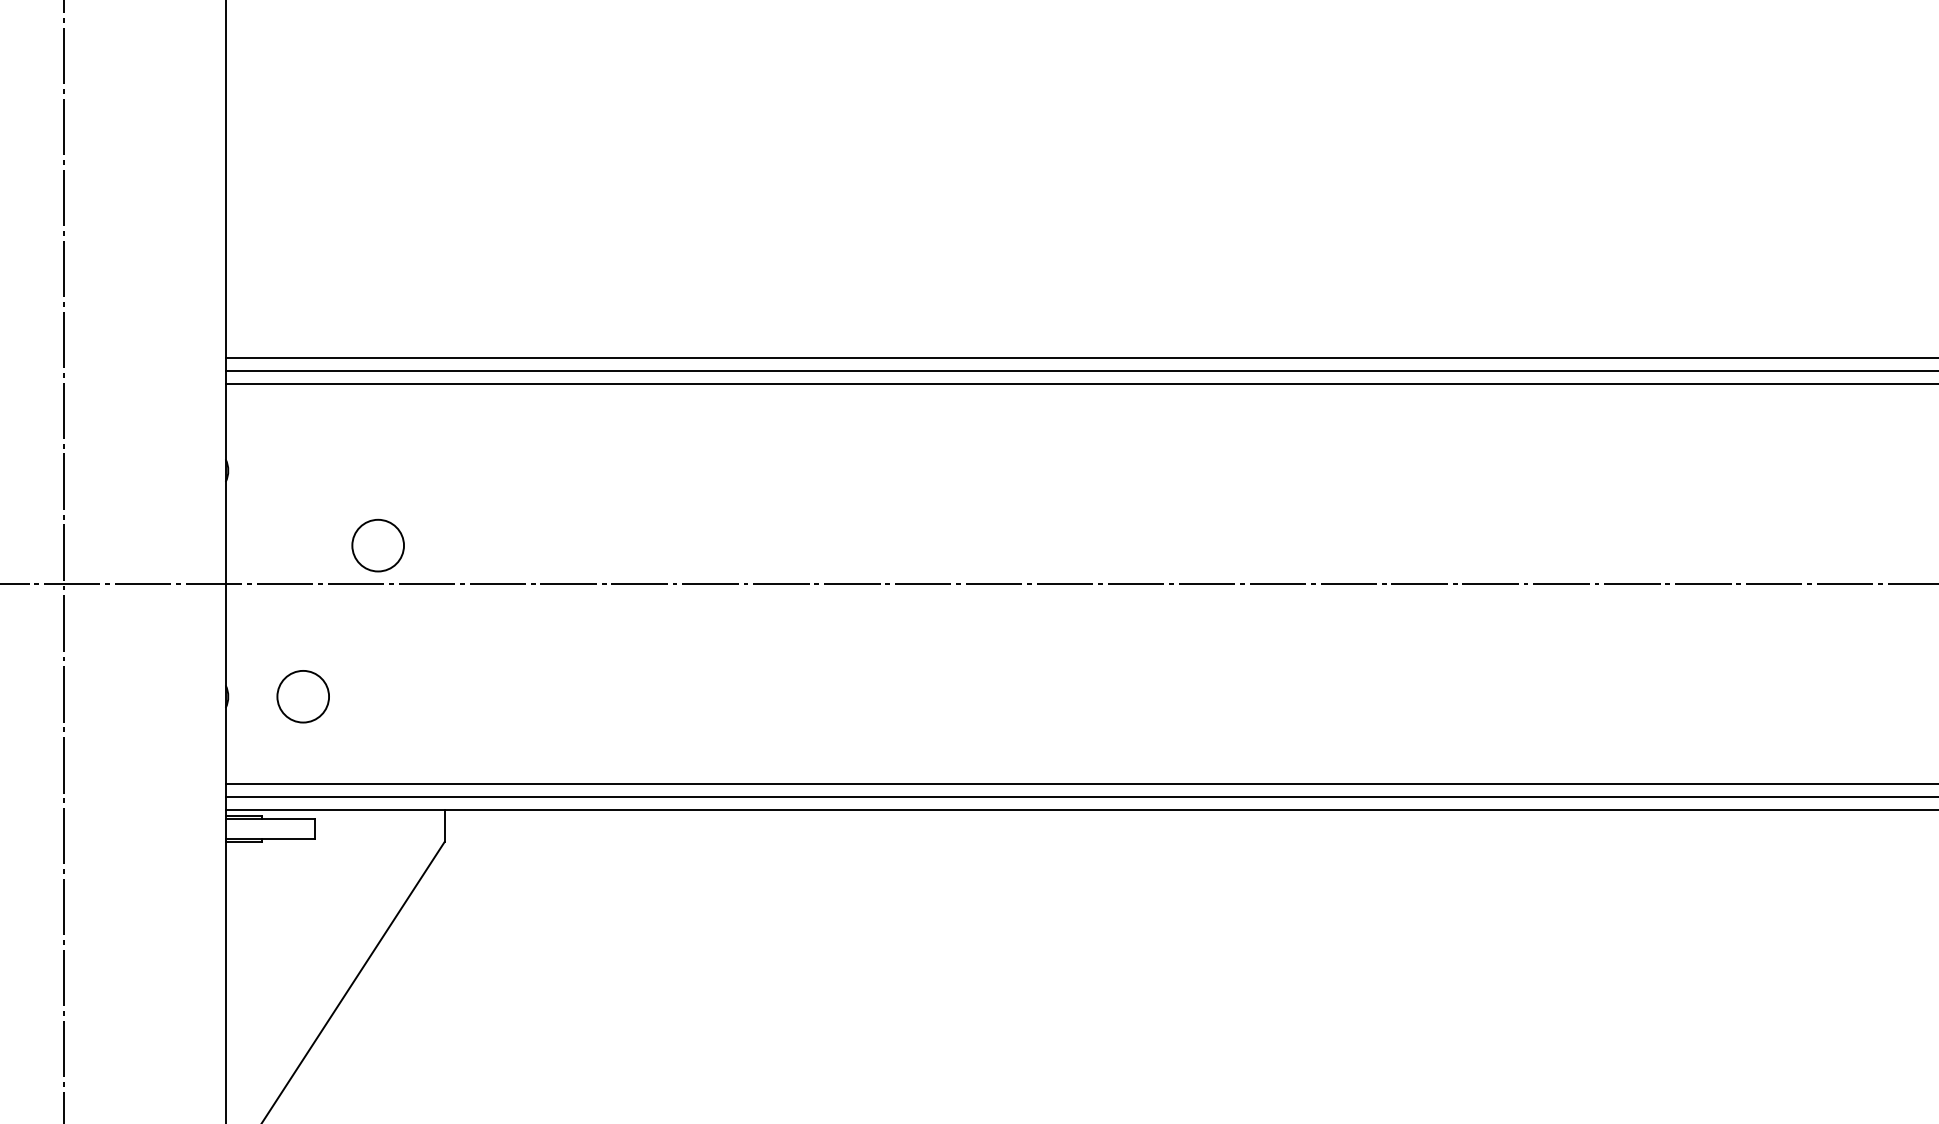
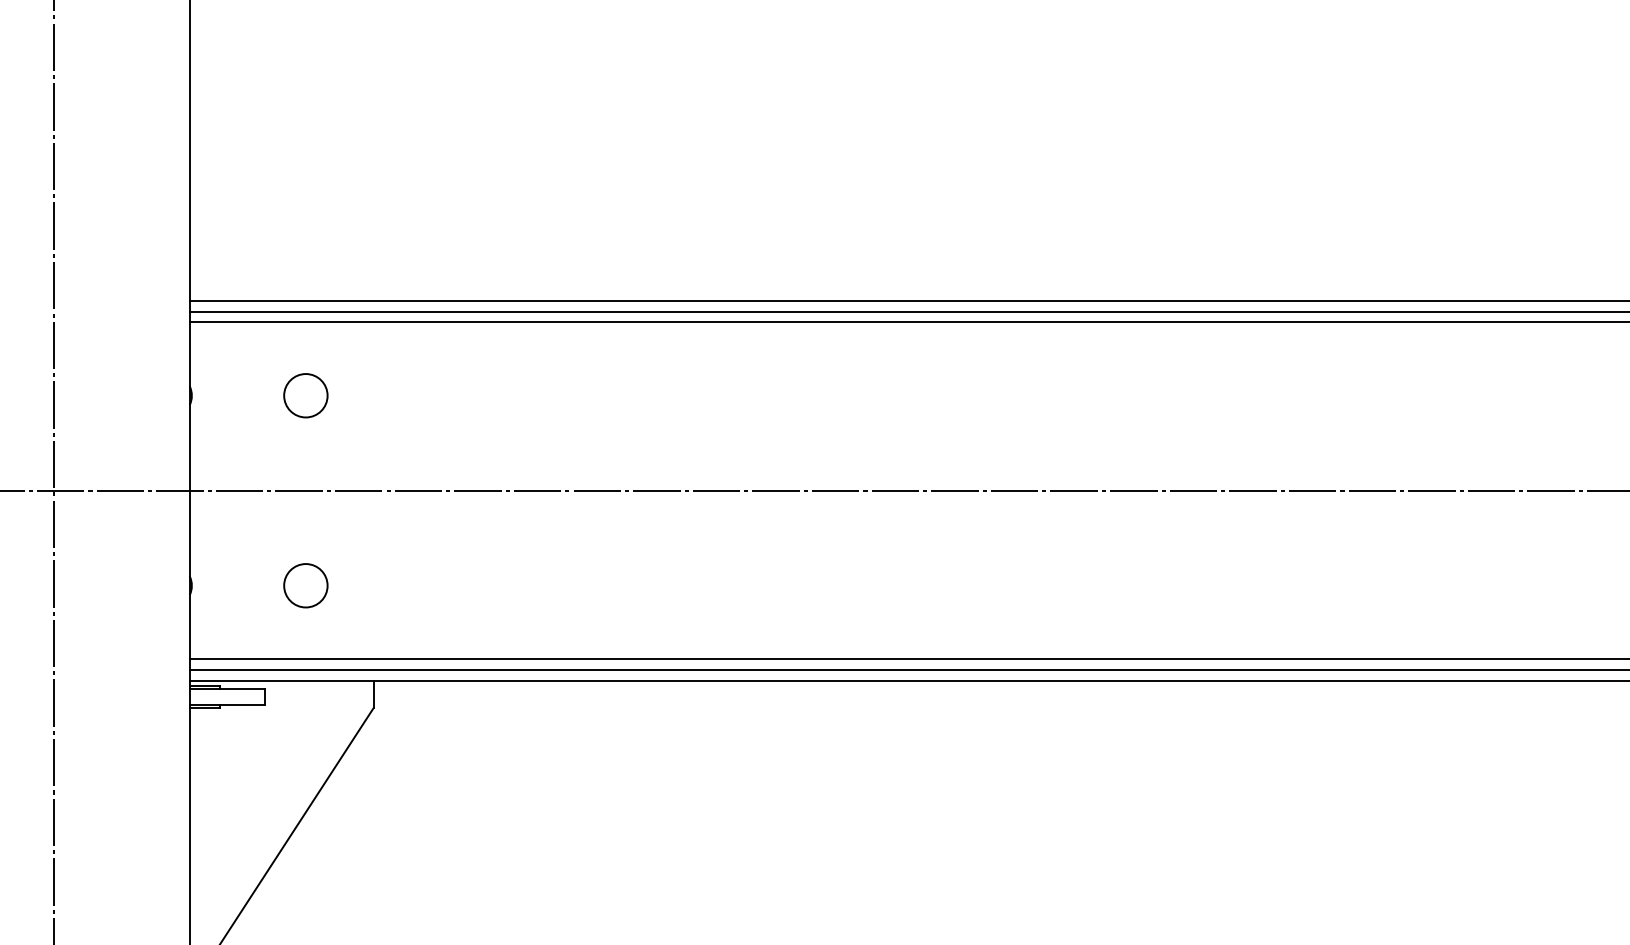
circle: (377, 545) -> (305, 395), moved
circle: (302, 696) -> (305, 585), moved

